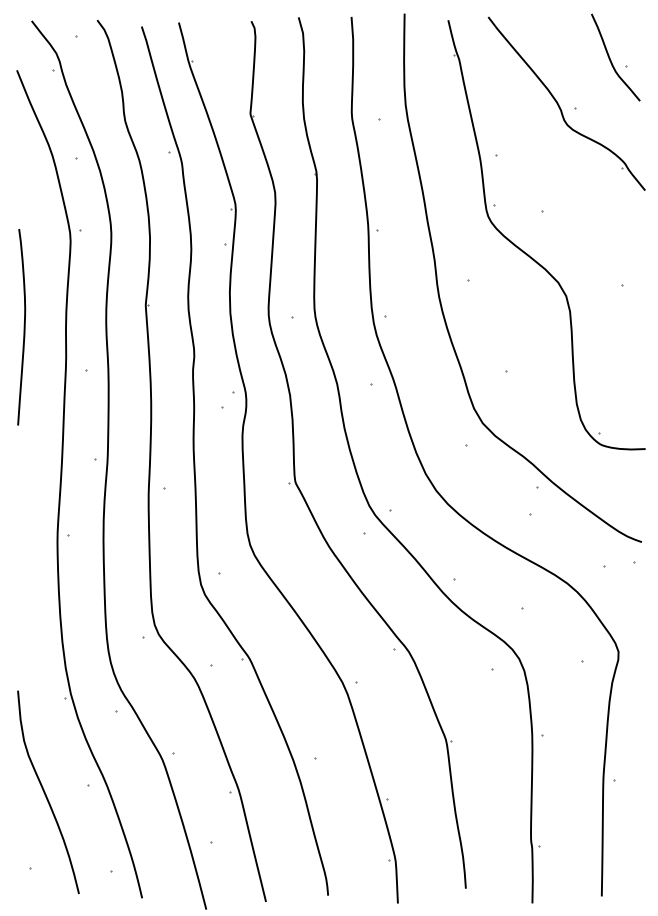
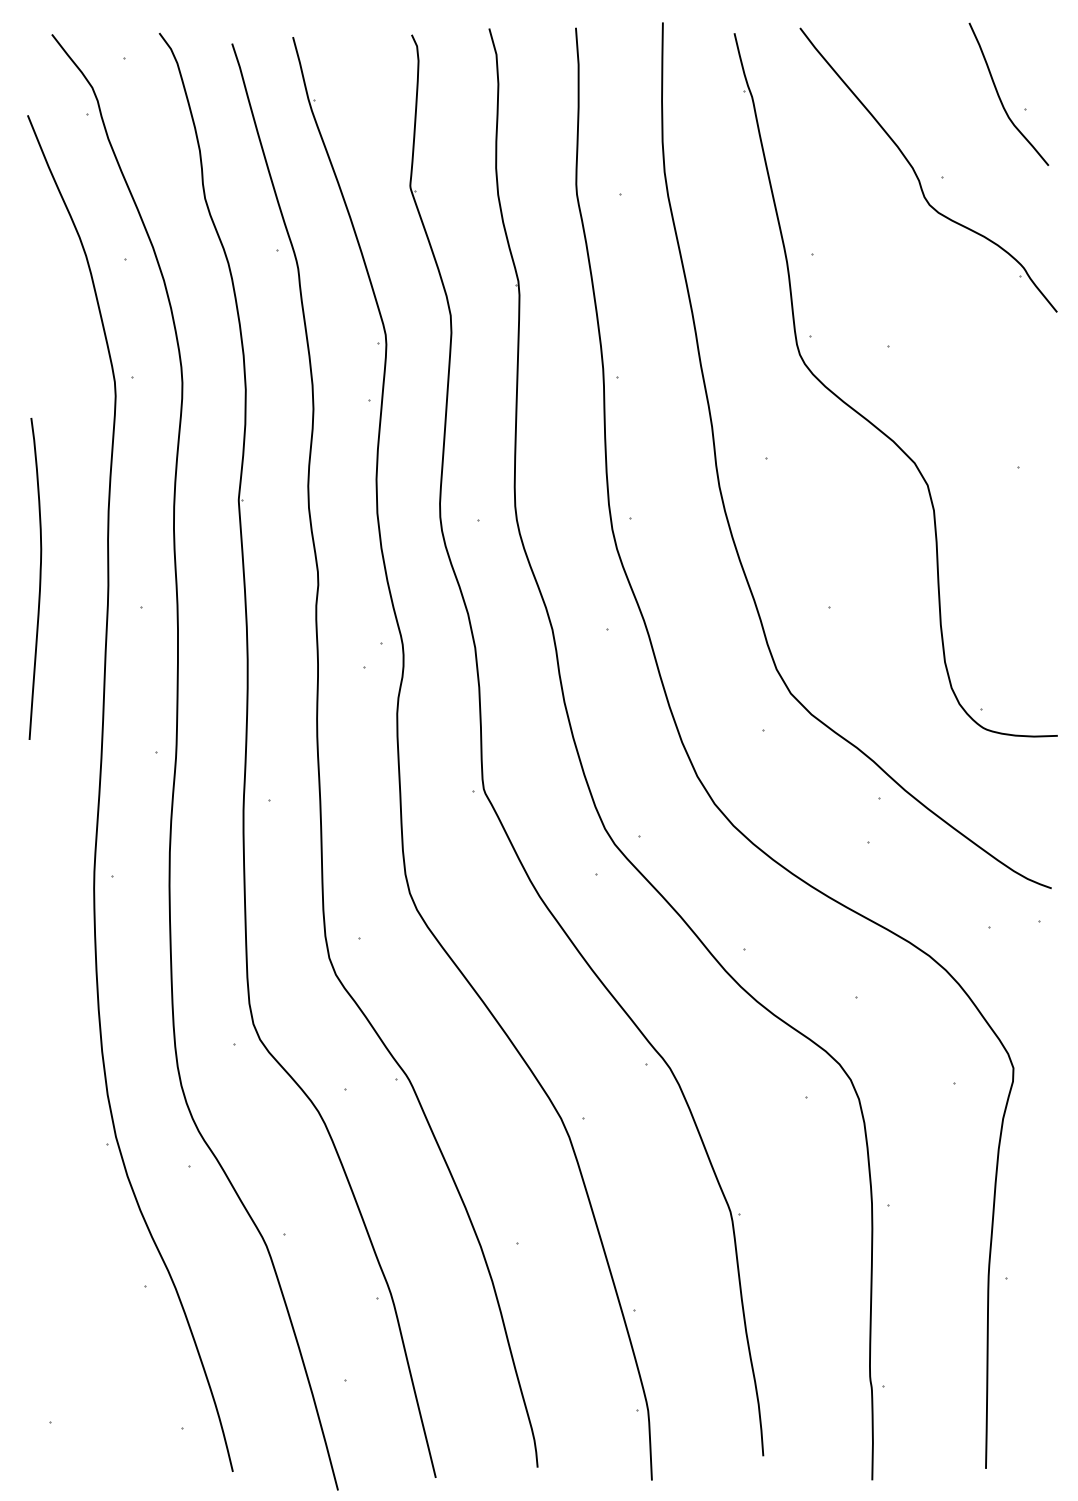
curve: (23, 327) -> (38, 579), moved
curve: (45, 791) -> (74, 1296), removed

